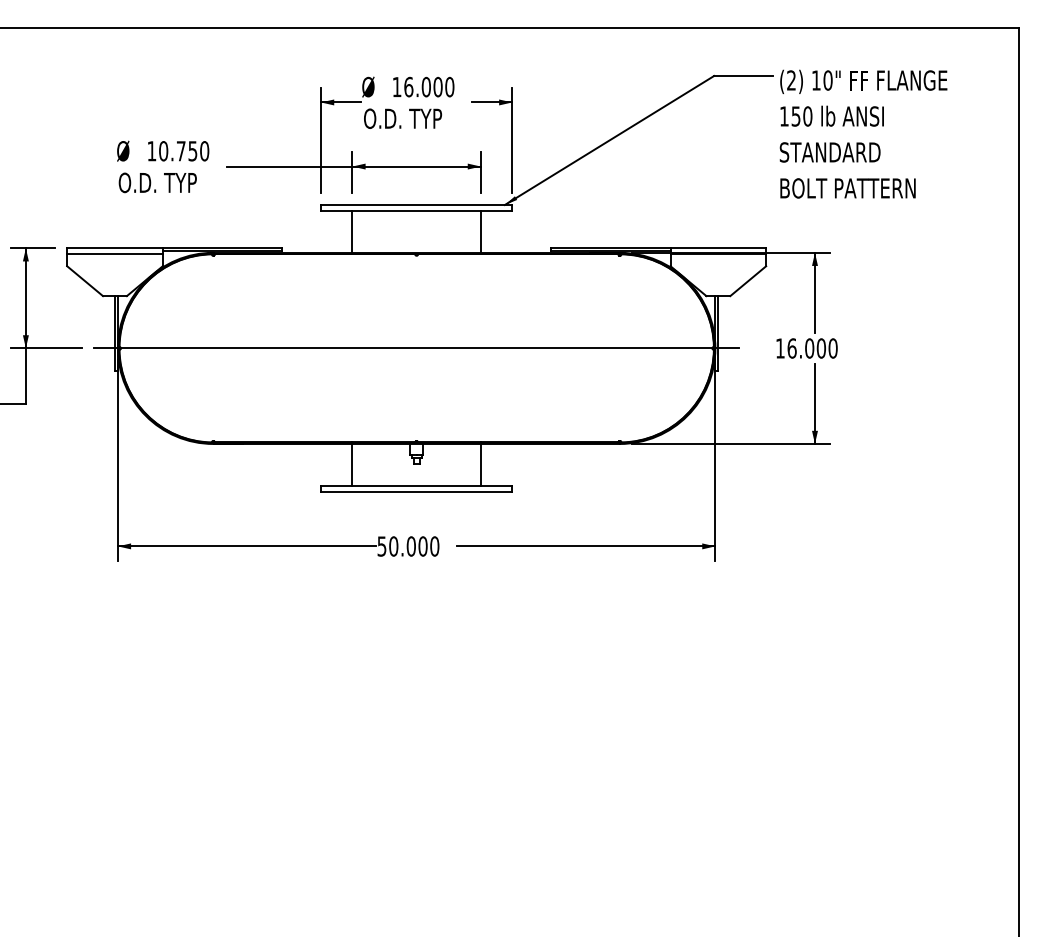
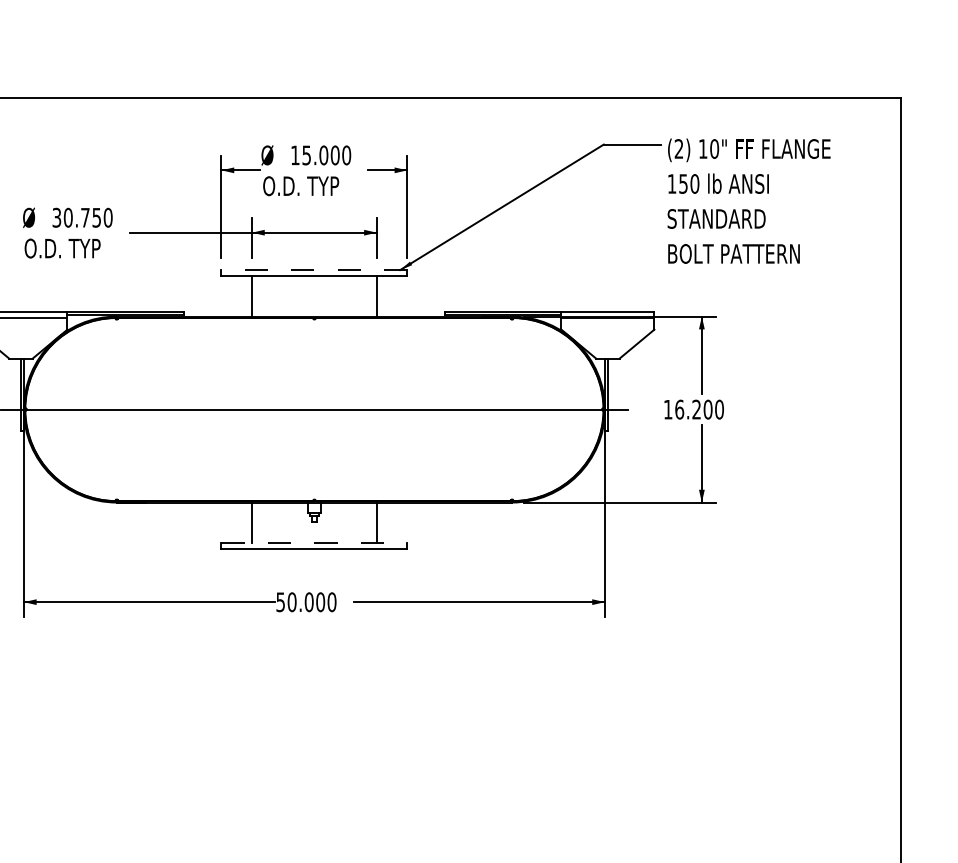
text: (408, 86) -> (306, 154), 16.000 -> 15.000
text: (151, 151) -> (56, 218), 10.750 -> 30.750
line: (416, 205) -> (314, 270), solid -> dashed
text: (809, 348) -> (696, 409), 16.000 -> 16.200
line: (416, 485) -> (314, 542), solid -> dashed

